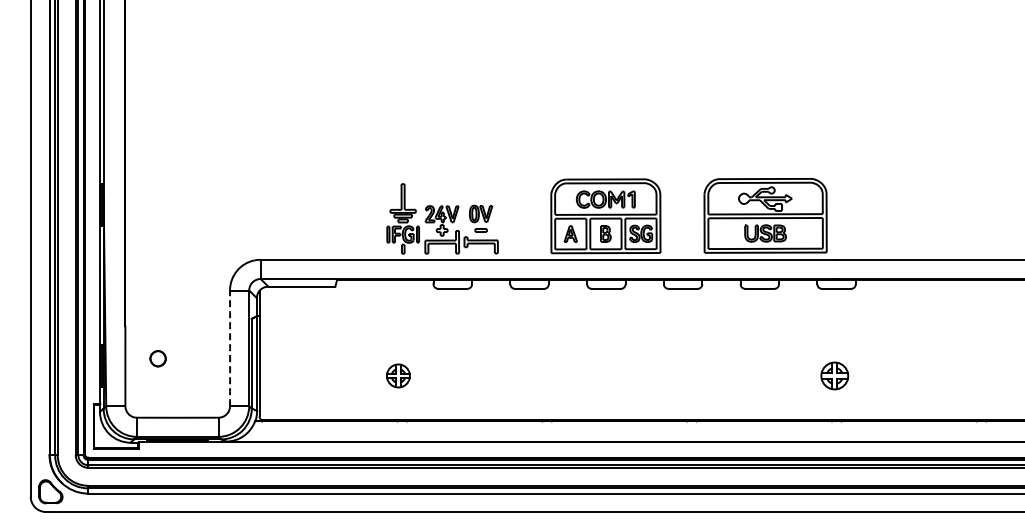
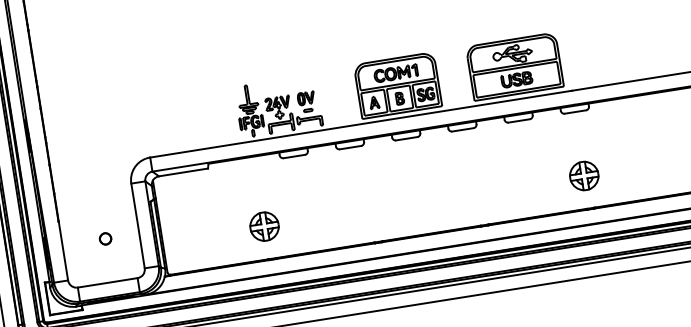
arc: (230, 348) -> (138, 226), dashed -> solid
circle: (157, 358) -> (105, 238), moved
part: (398, 375) -> (264, 226), size x1.67
part: (834, 375) -> (583, 175), size x1.43

